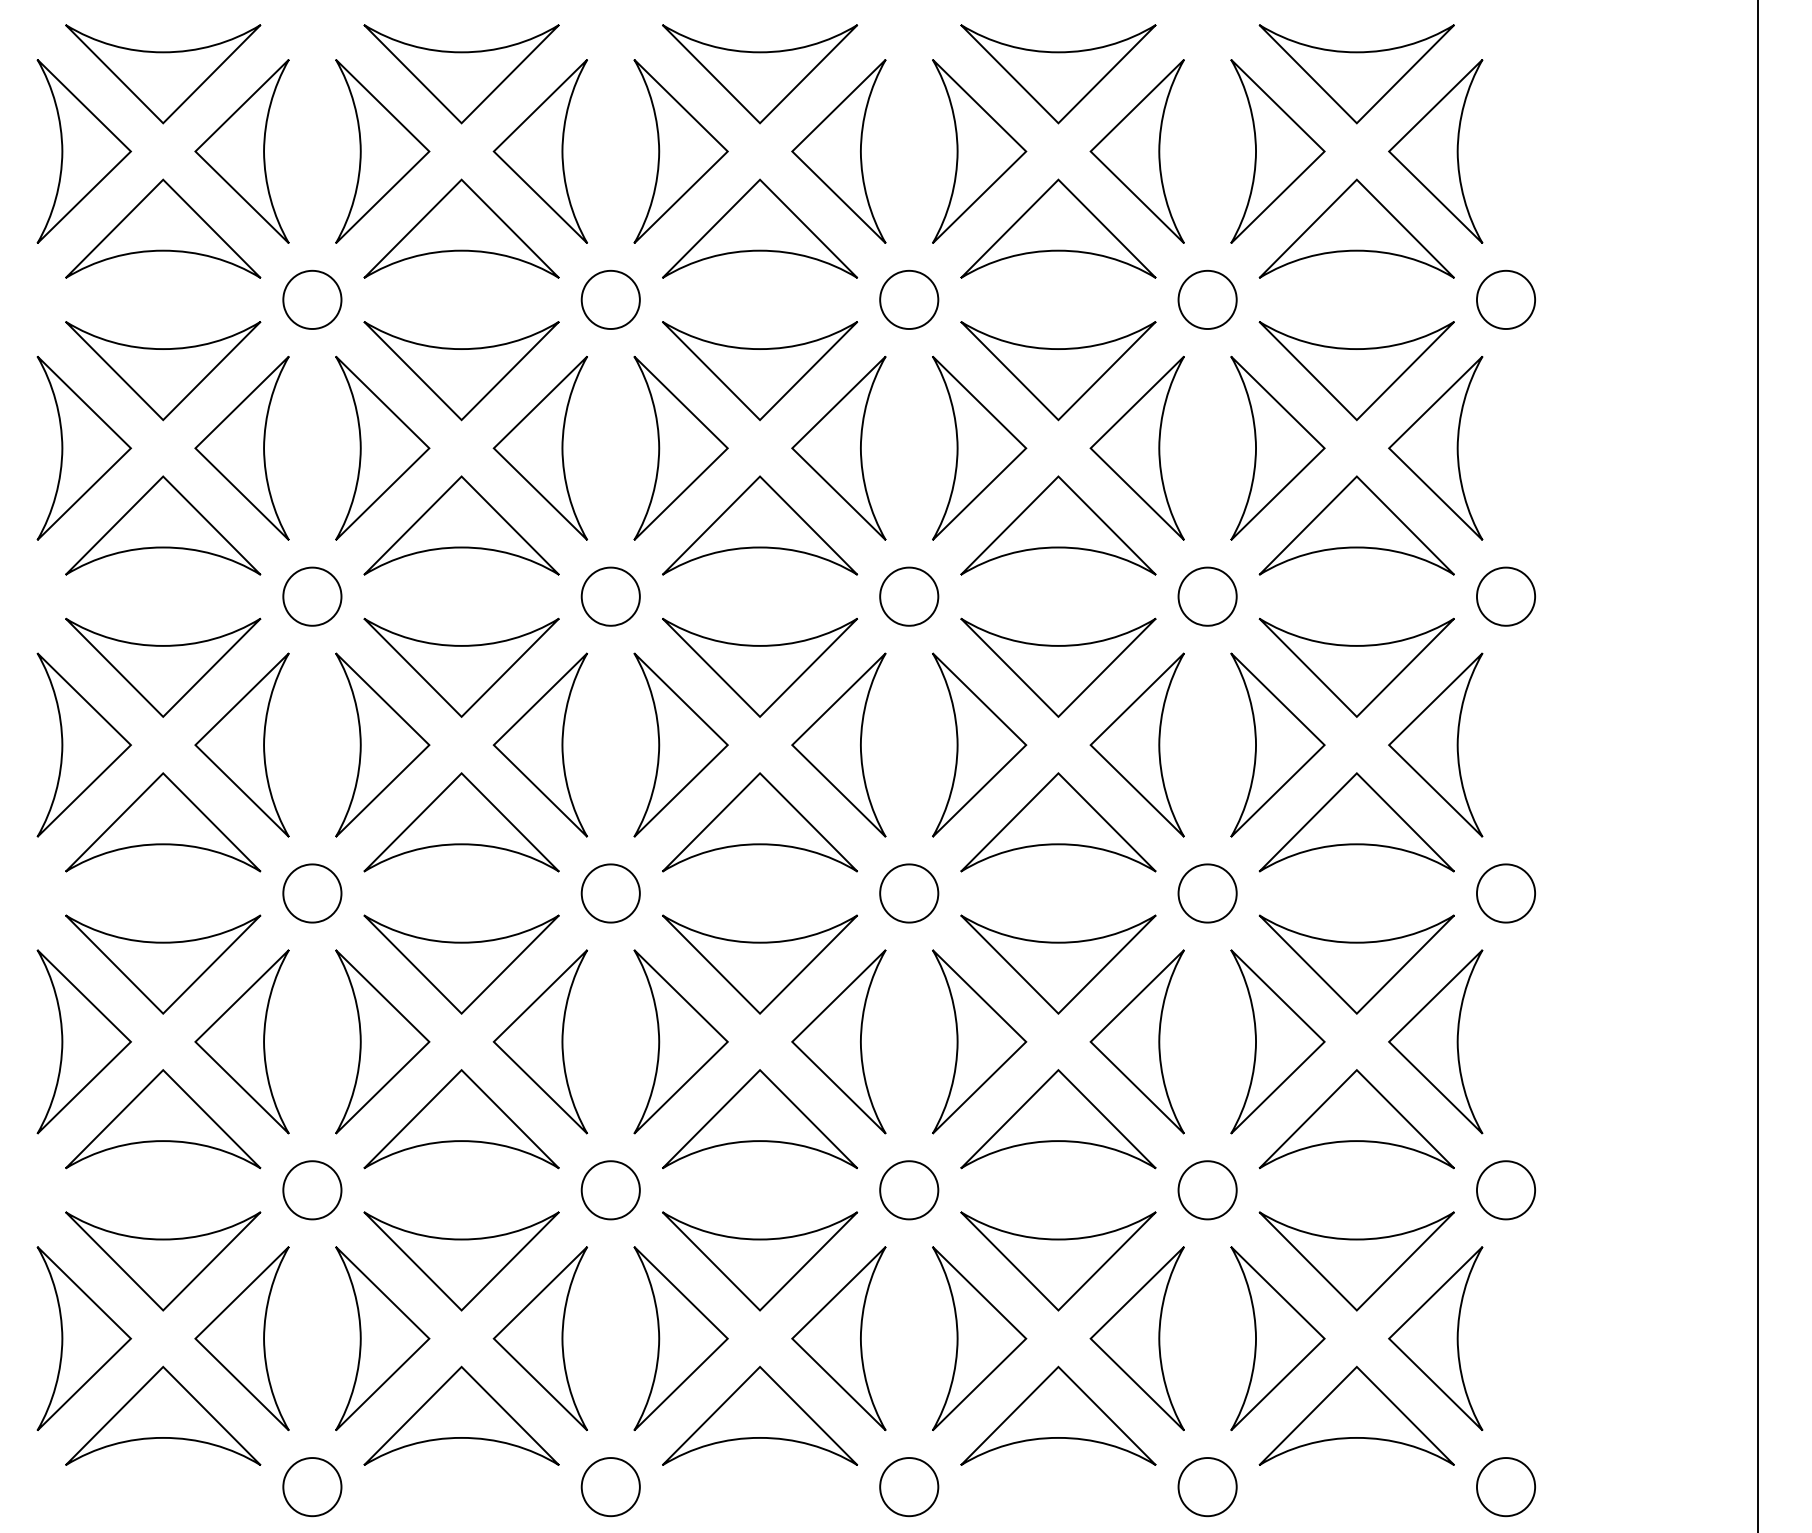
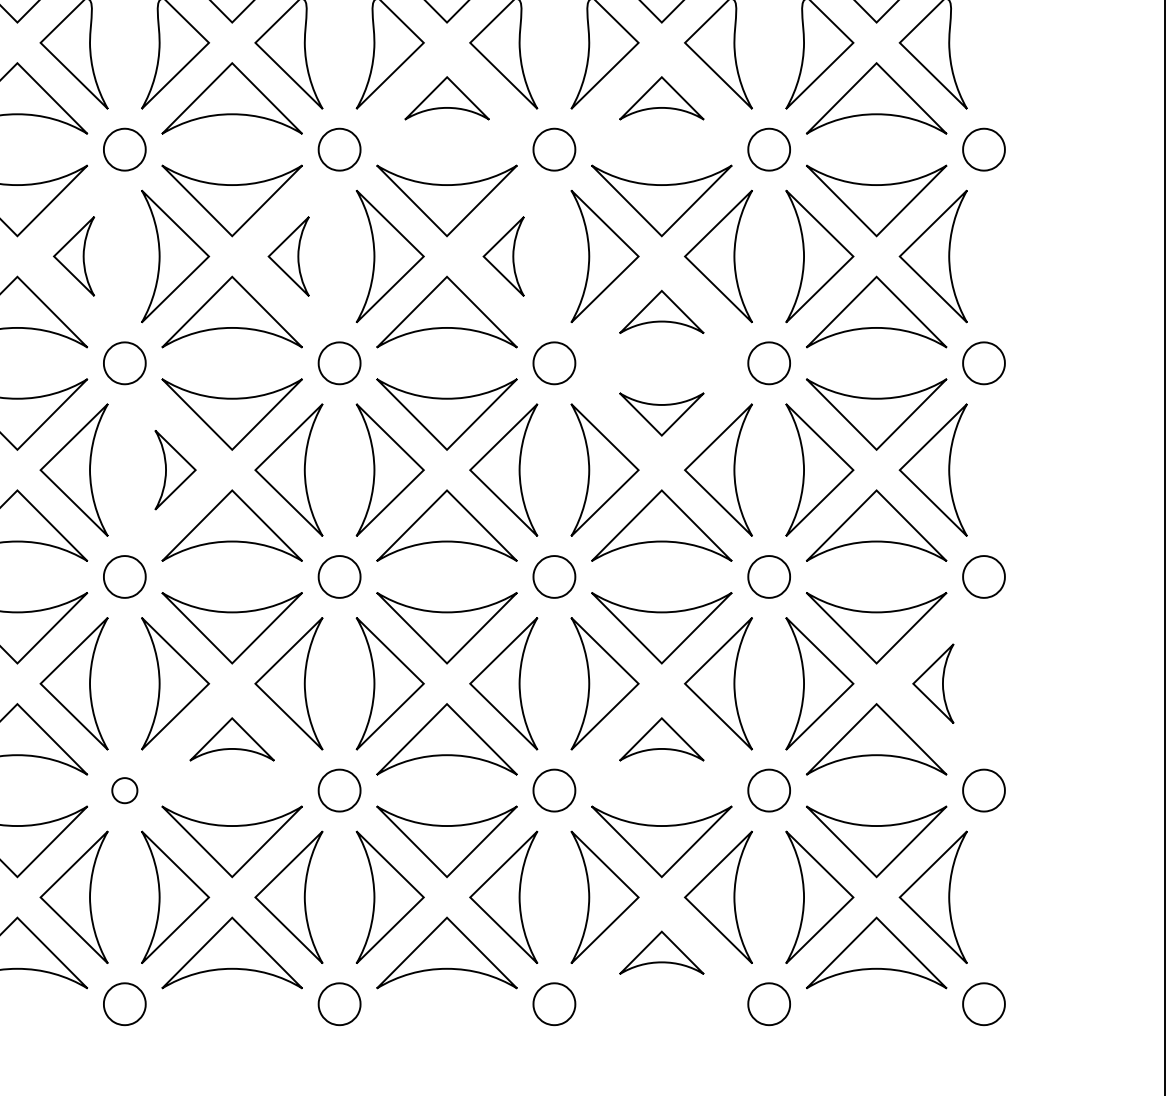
part: (760, 228) -> (447, 98), size x0.6
part: (1058, 228) -> (661, 98), size x0.6
part: (241, 447) -> (73, 255), size x0.6
part: (539, 448) -> (288, 256), size x0.6
part: (838, 448) -> (503, 256), size x0.6
part: (1058, 525) -> (661, 312), size x0.6
part: (1058, 667) -> (661, 414), size x0.6
part: (382, 744) -> (175, 469), size x0.6
part: (1435, 1041) -> (933, 683), size x0.6
part: (461, 1119) -> (232, 739), size x0.6
part: (1058, 1119) -> (661, 739), size x0.6
part: (312, 1190) -> (124, 790), size x0.6
part: (1058, 1415) -> (661, 952), size x0.6

